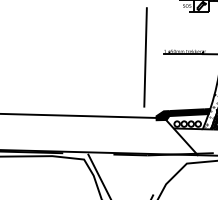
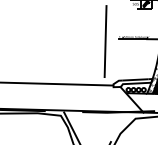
fill: (183, 114) -> (133, 83), removed

